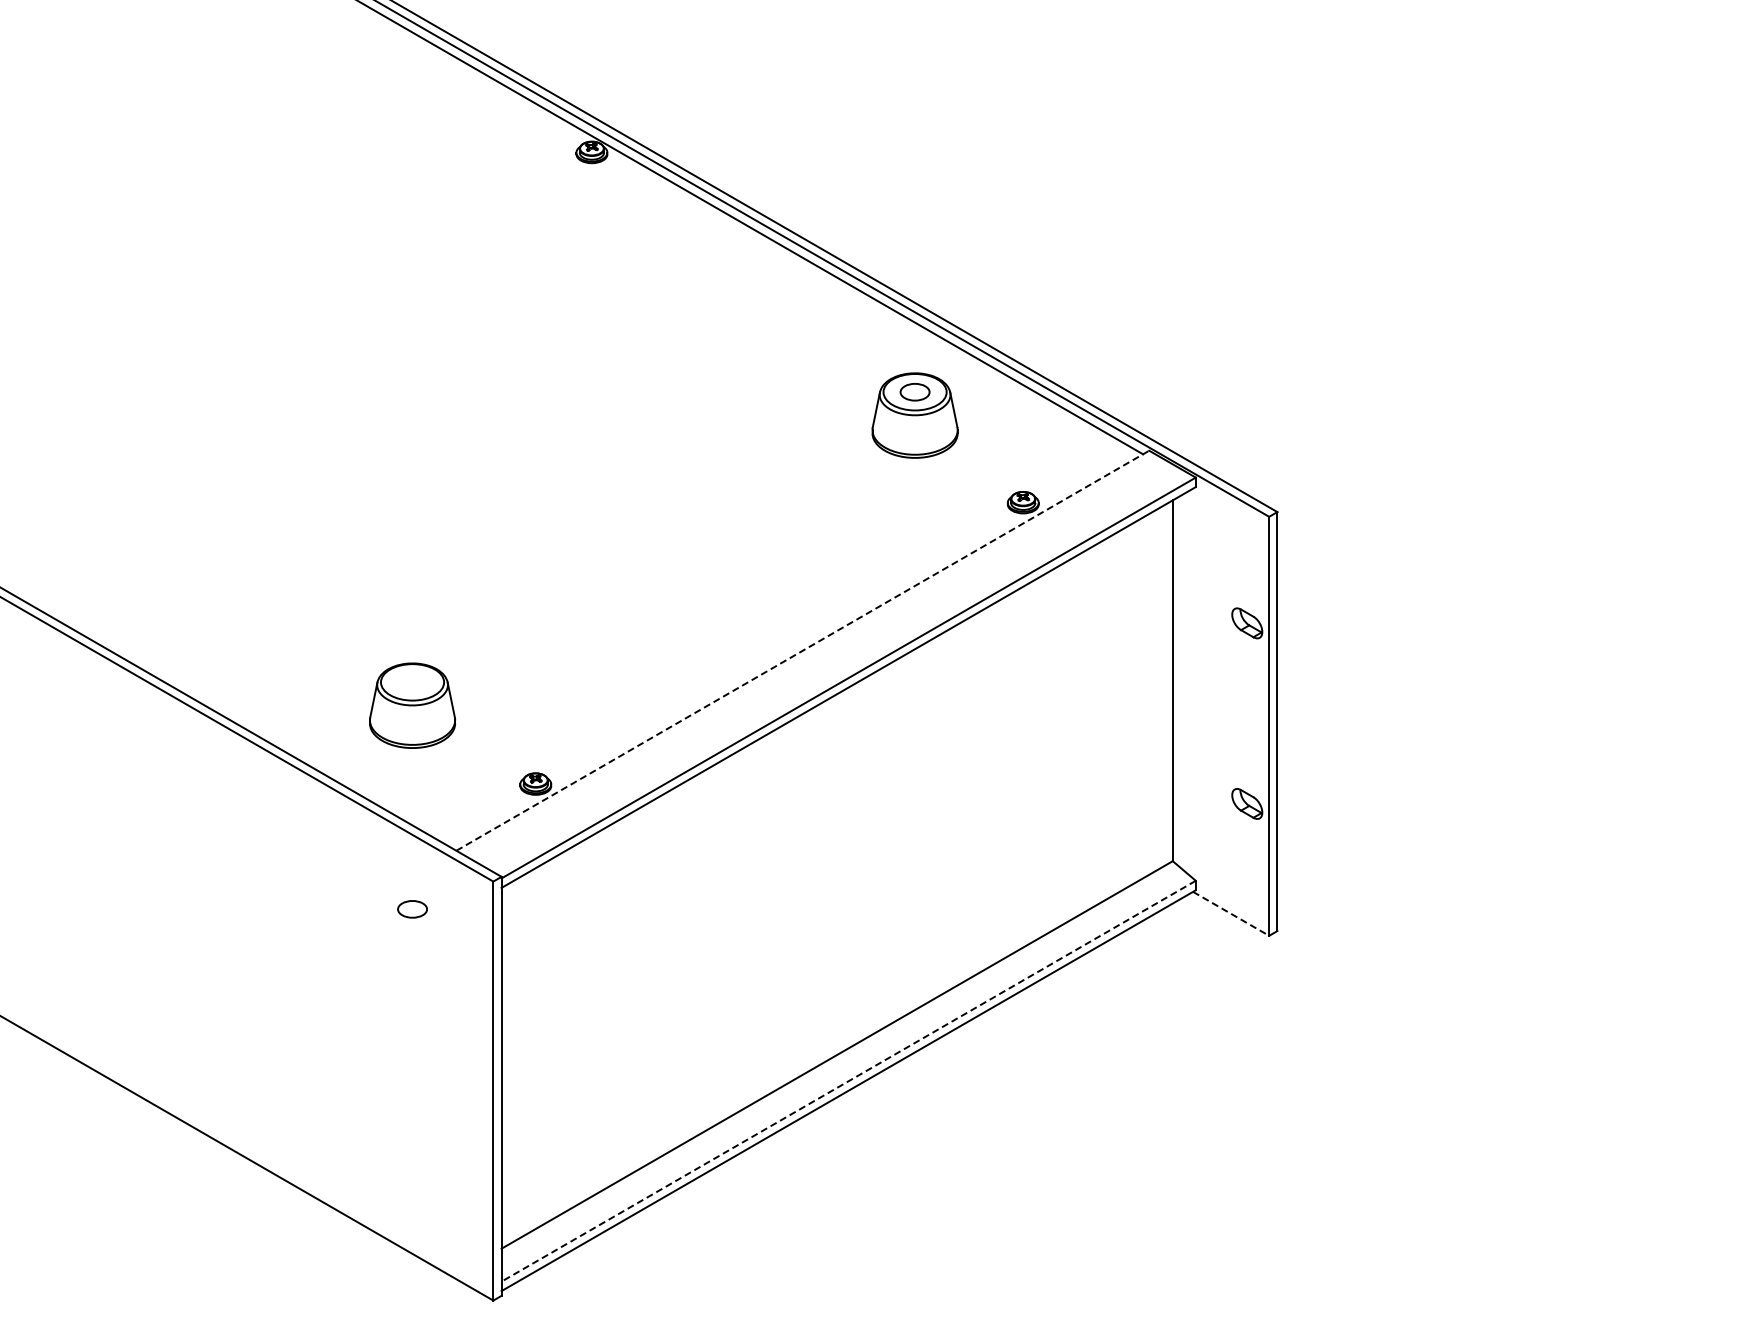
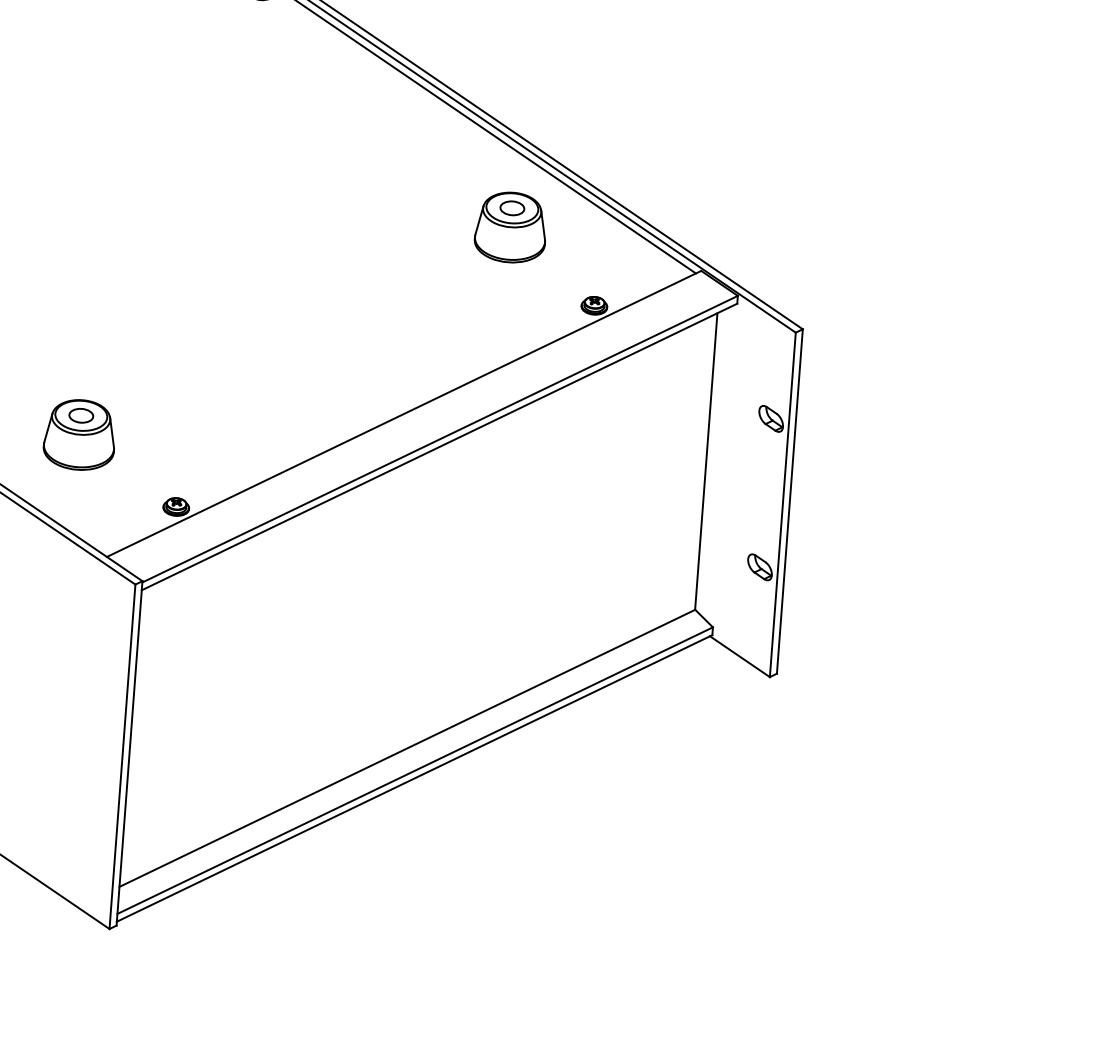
line: (803, 650) -> (404, 413), dashed -> solid
part: (412, 909) -> (81, 415), moved
line: (1231, 913) -> (740, 656), dashed -> solid
line: (848, 1081) -> (415, 770), dashed -> solid

